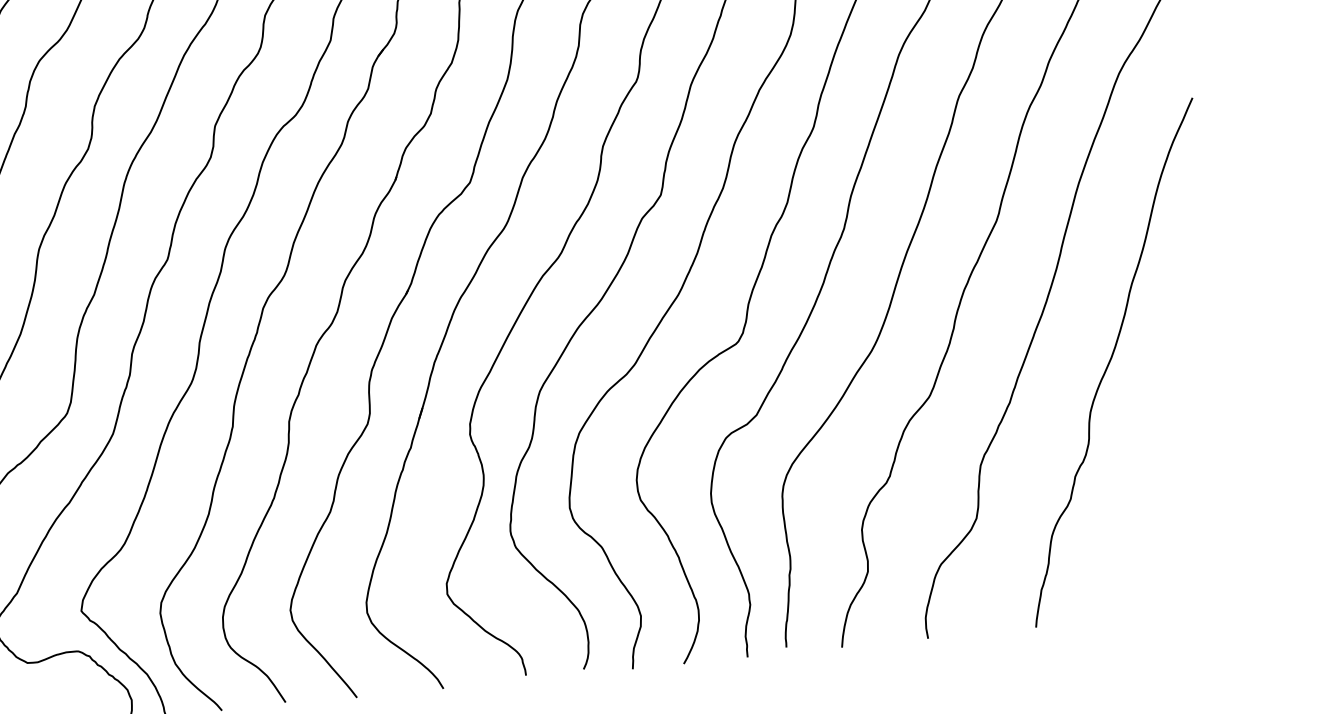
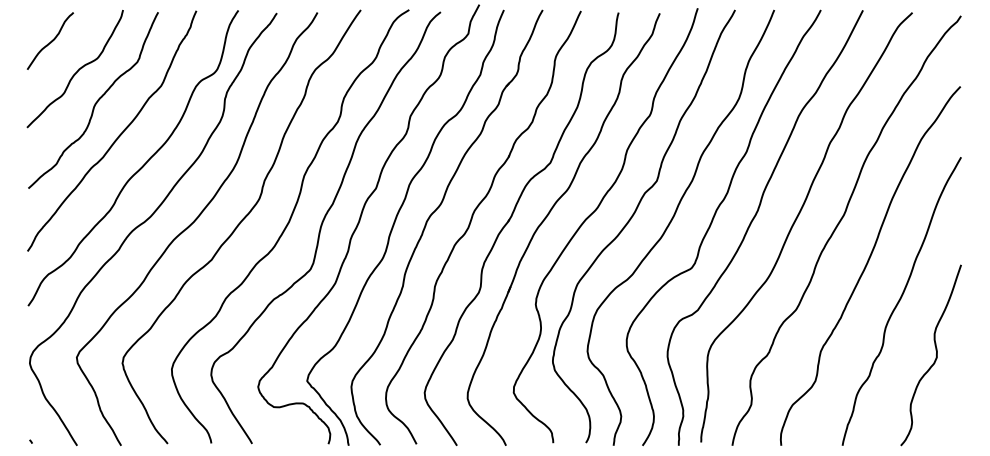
curve: (1183, 455) -> (935, 357), added

